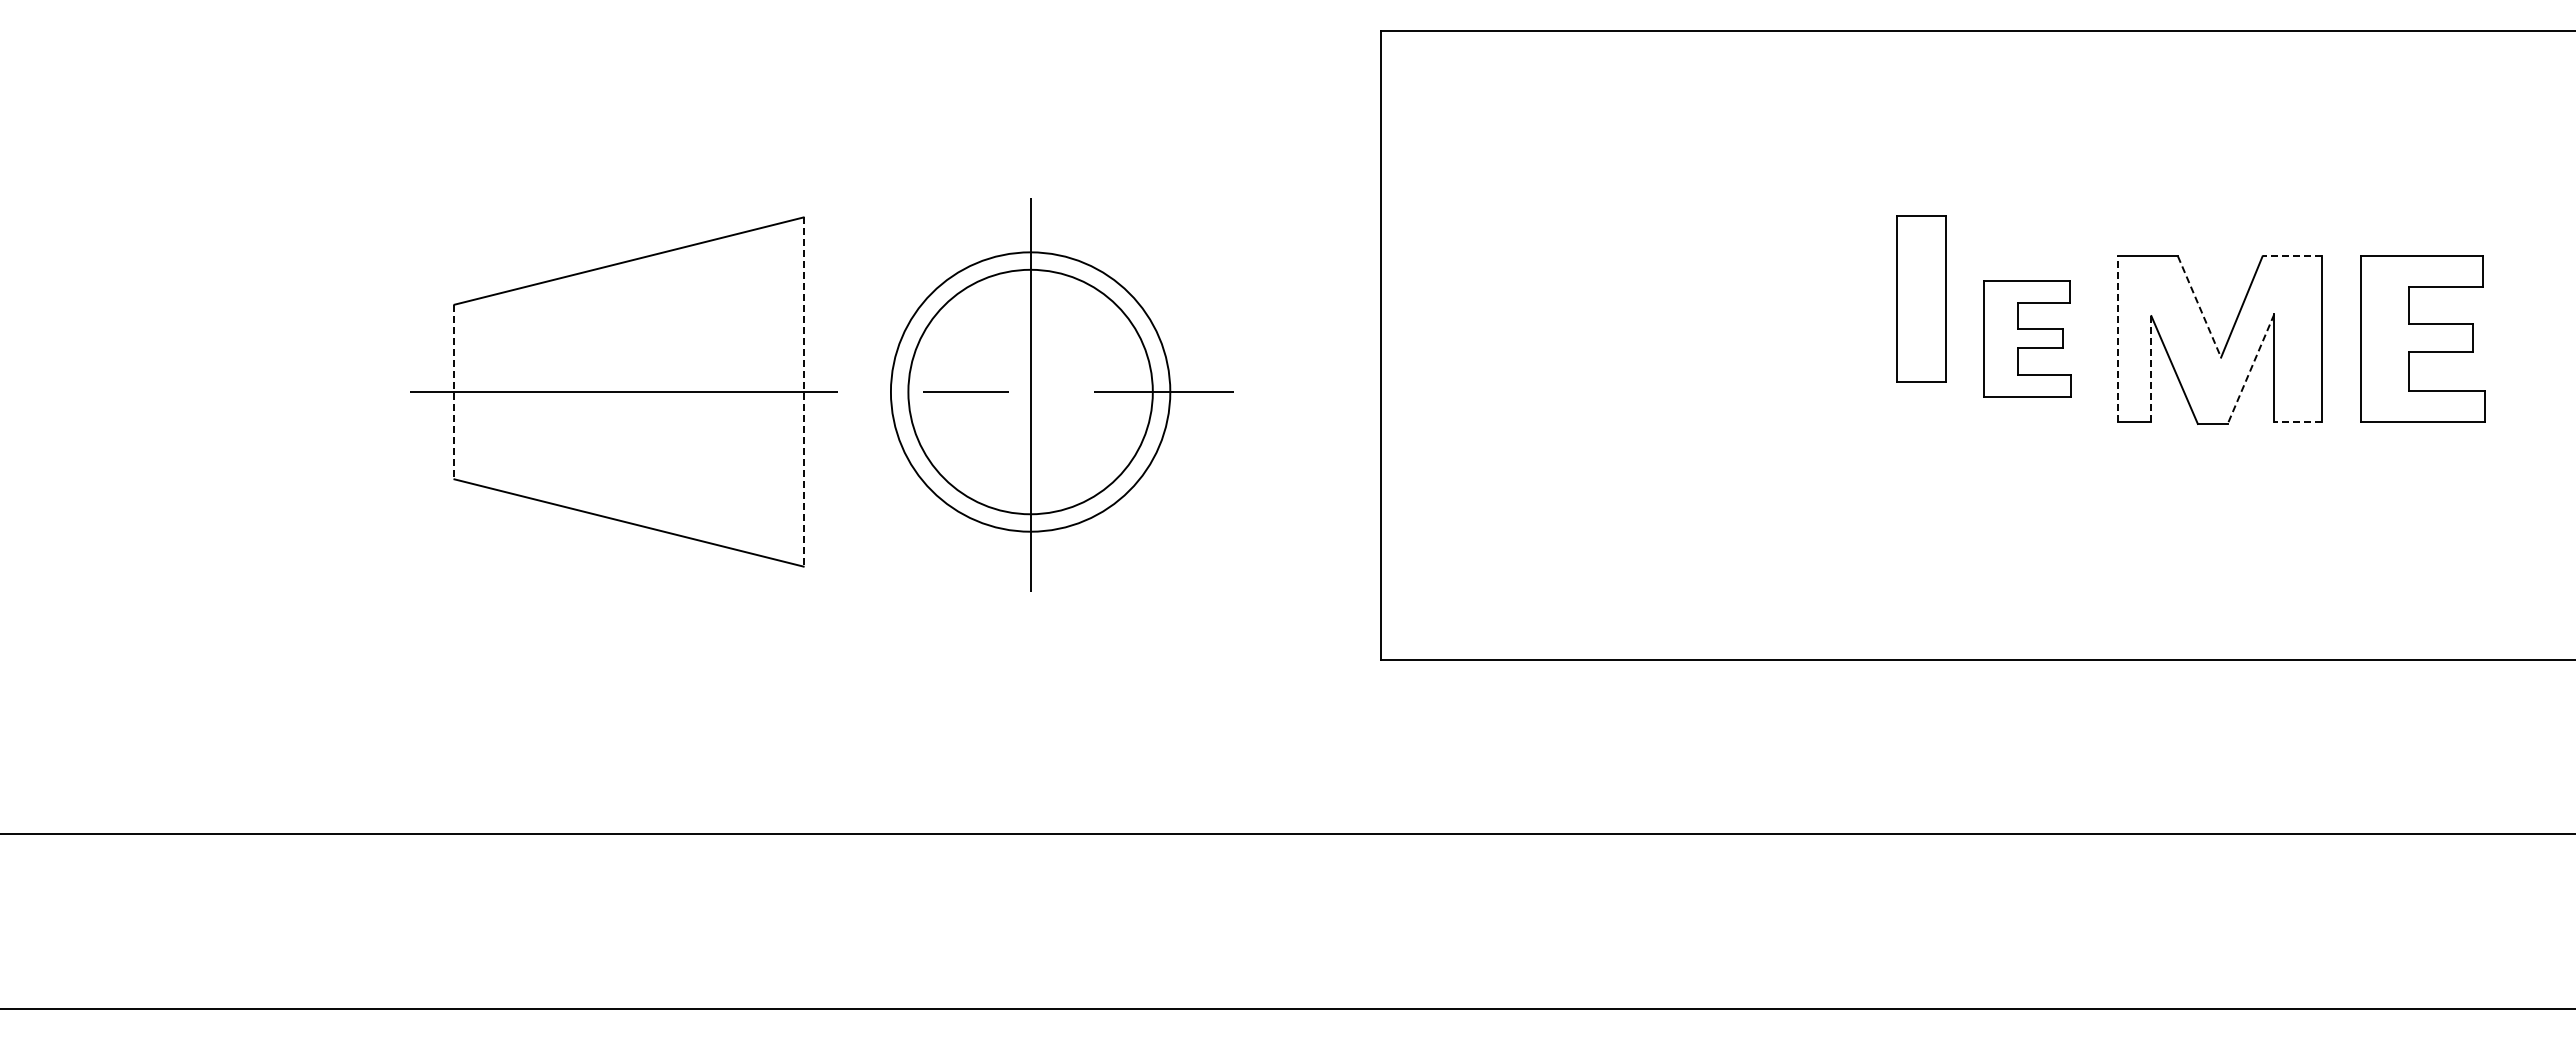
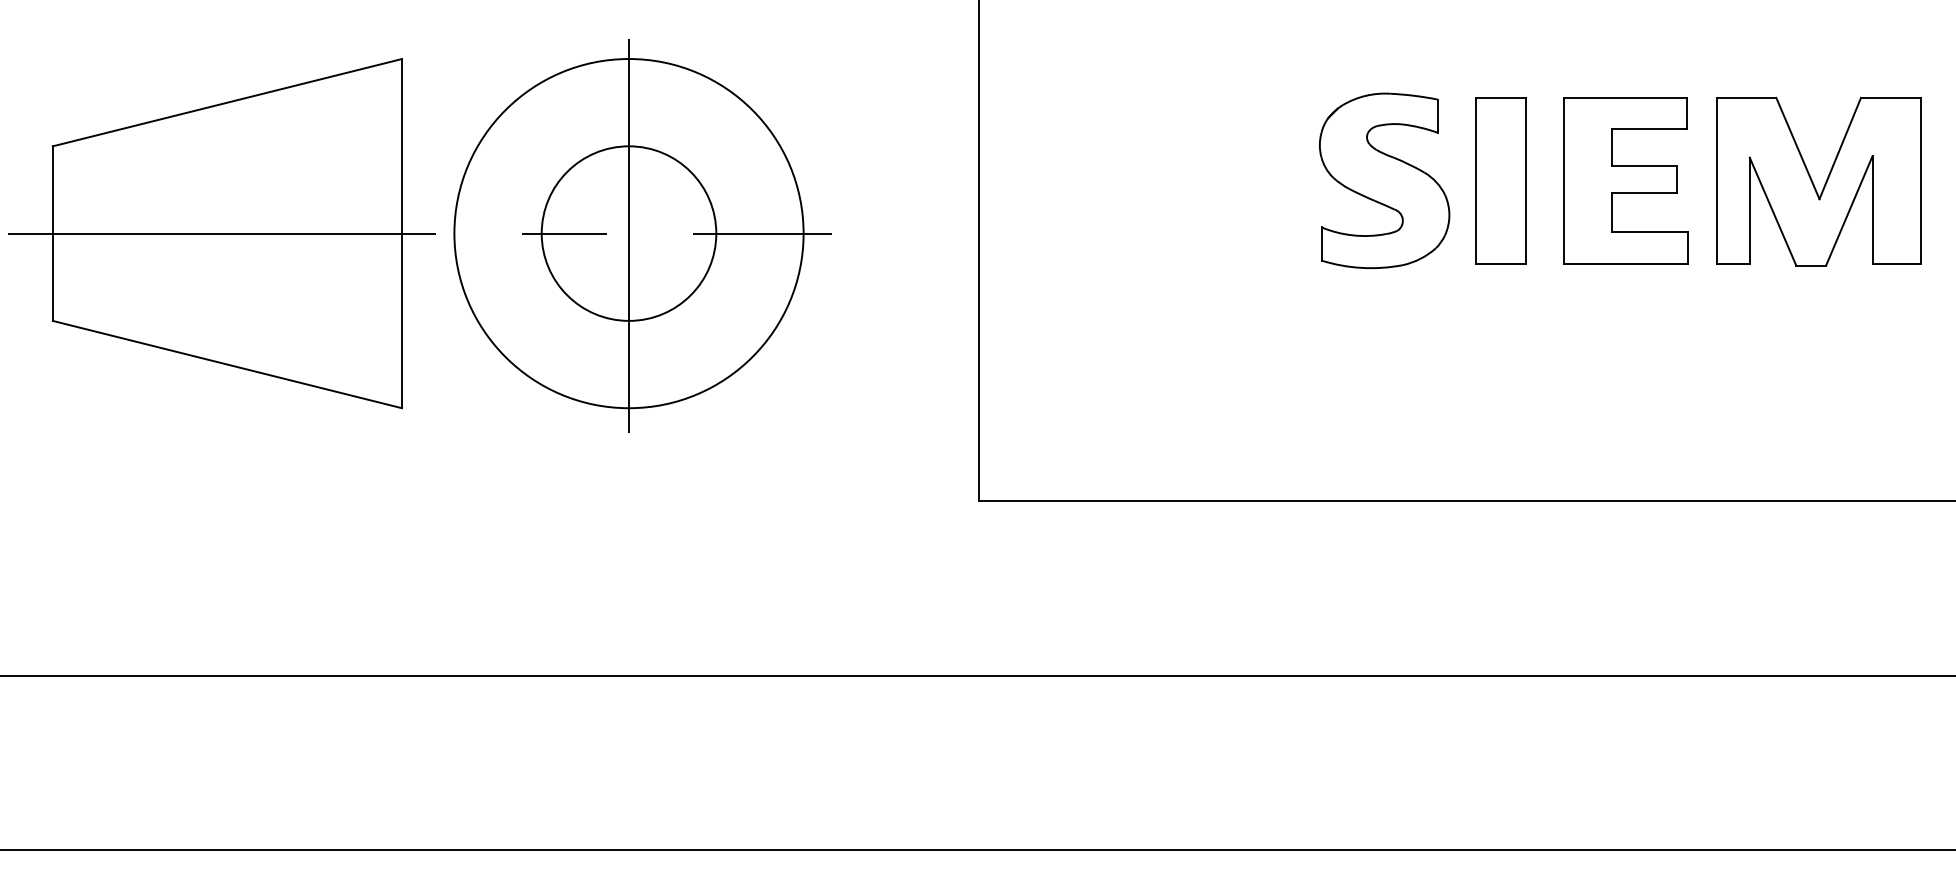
line: (2292, 256) -> (1890, 98), dashed -> solid
part: (1921, 298) -> (1500, 180), moved
line: (2199, 307) -> (1797, 149), dashed -> solid
part: (2027, 338) -> (1625, 180), size x1.43
part: (1785, 339) -> (1383, 181), added
line: (2118, 339) -> (1716, 181), dashed -> solid
line: (2151, 368) -> (1749, 210), dashed -> solid
line: (2250, 369) -> (1848, 211), dashed -> solid
circle: (1030, 391) -> (628, 233), size x0.62
circle: (1030, 391) -> (628, 233), size x1.43
line: (454, 392) -> (52, 234), dashed -> solid
line: (803, 392) -> (401, 234), dashed -> solid
line: (2297, 422) -> (1895, 264), dashed -> solid

